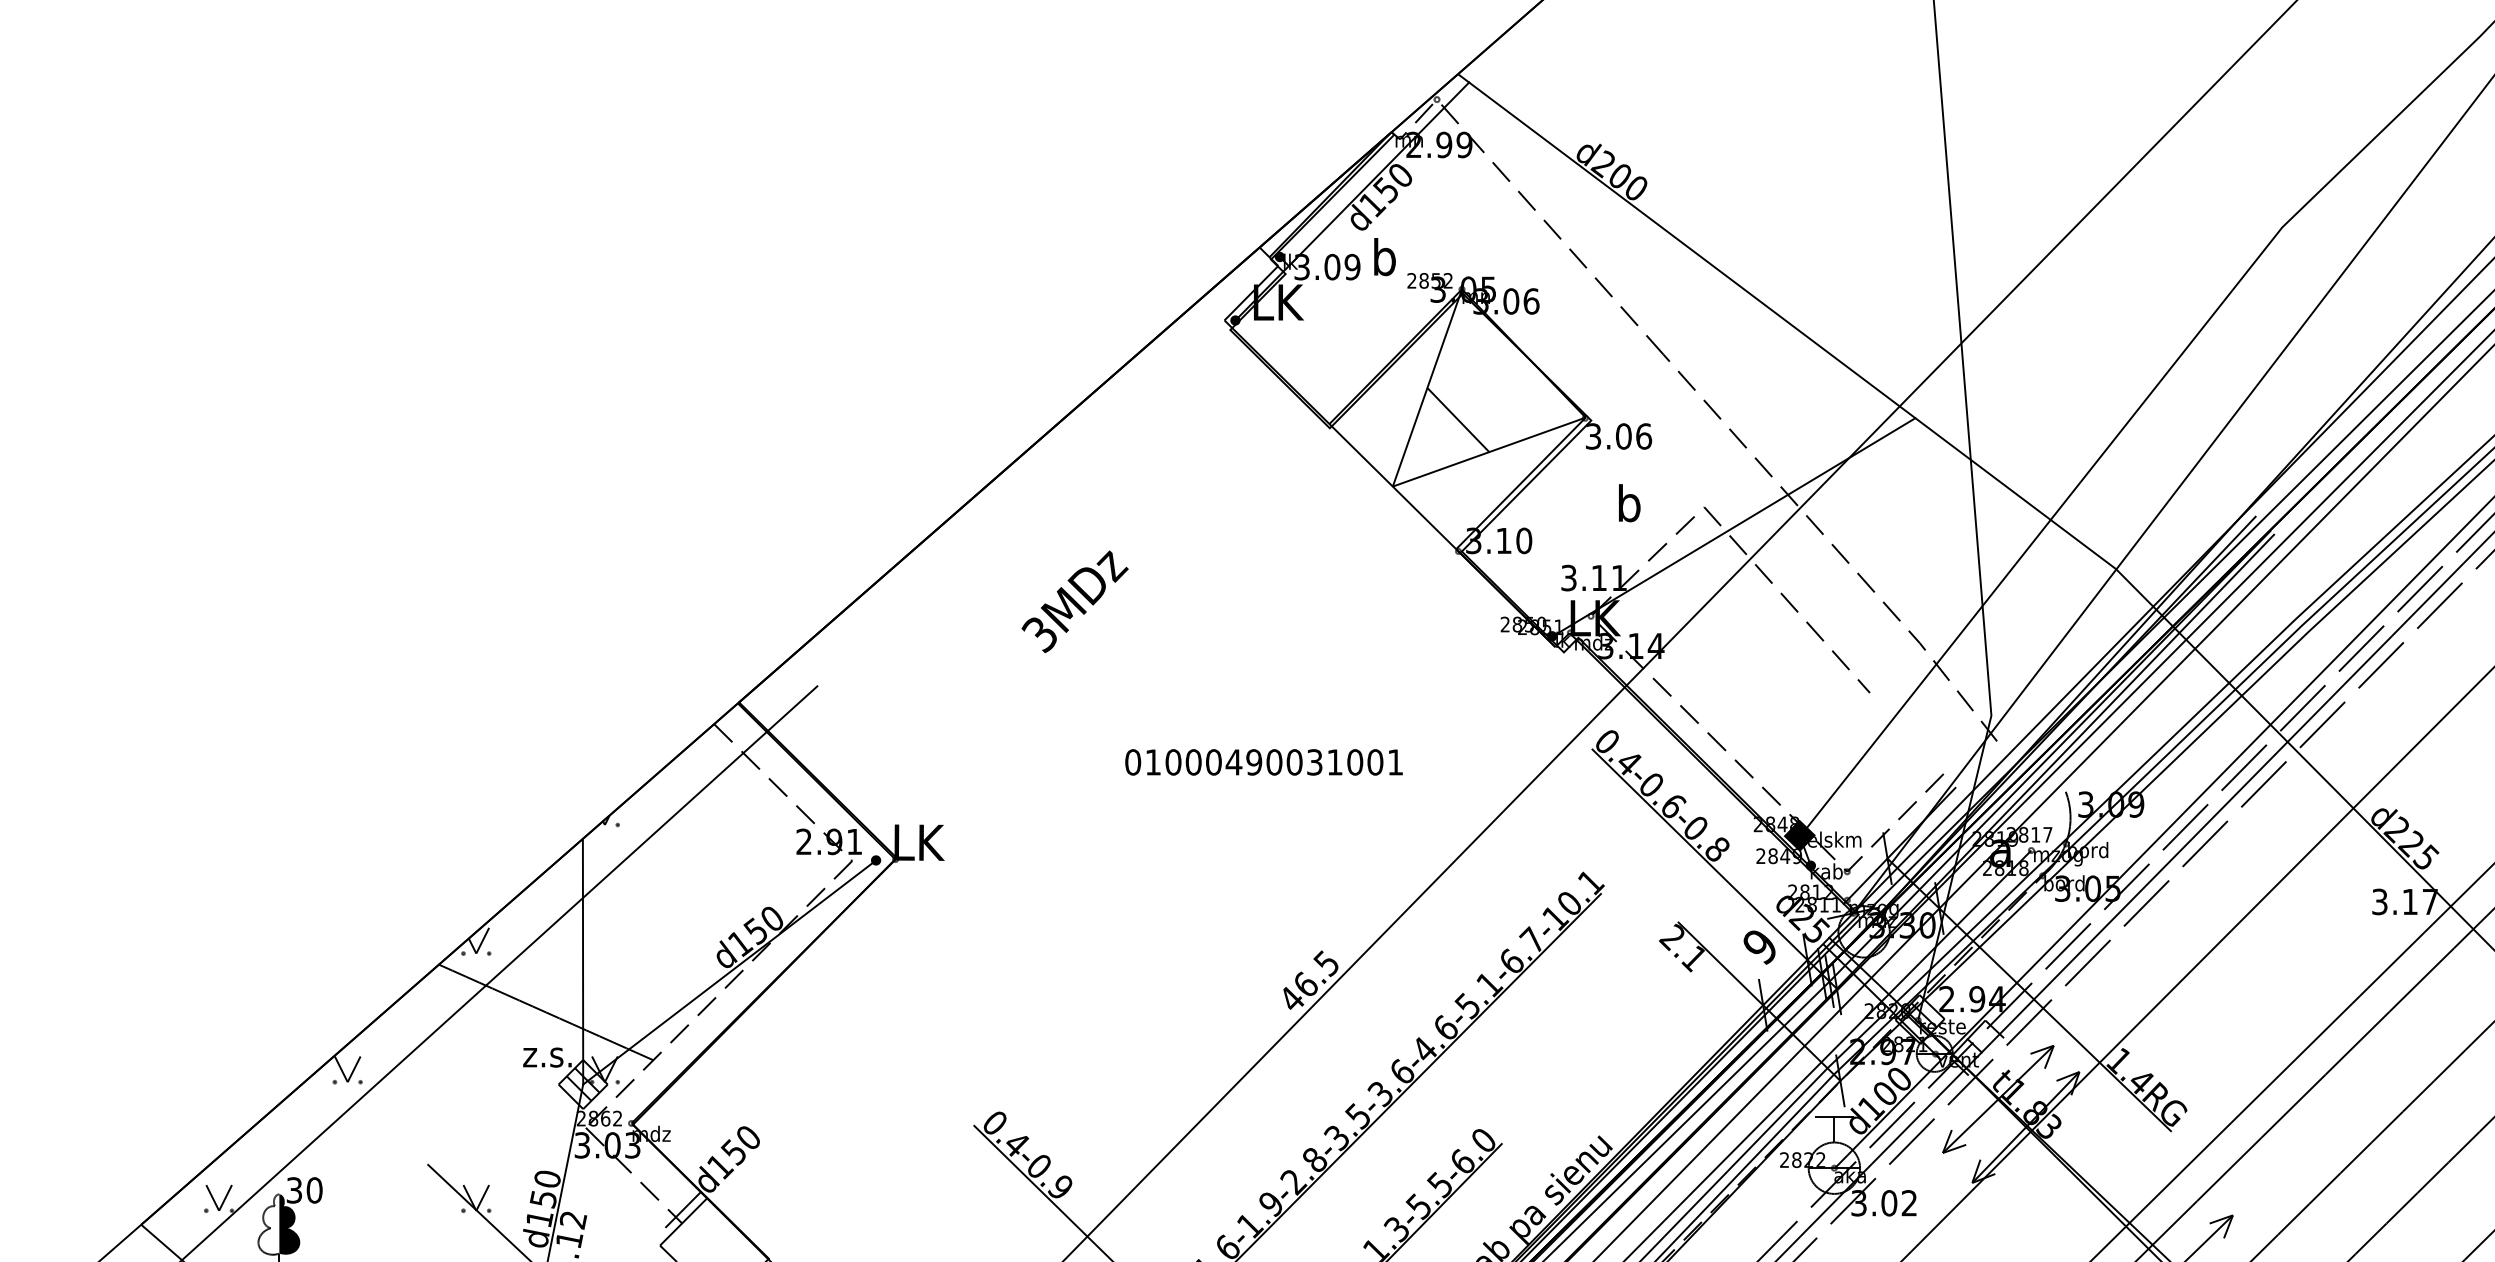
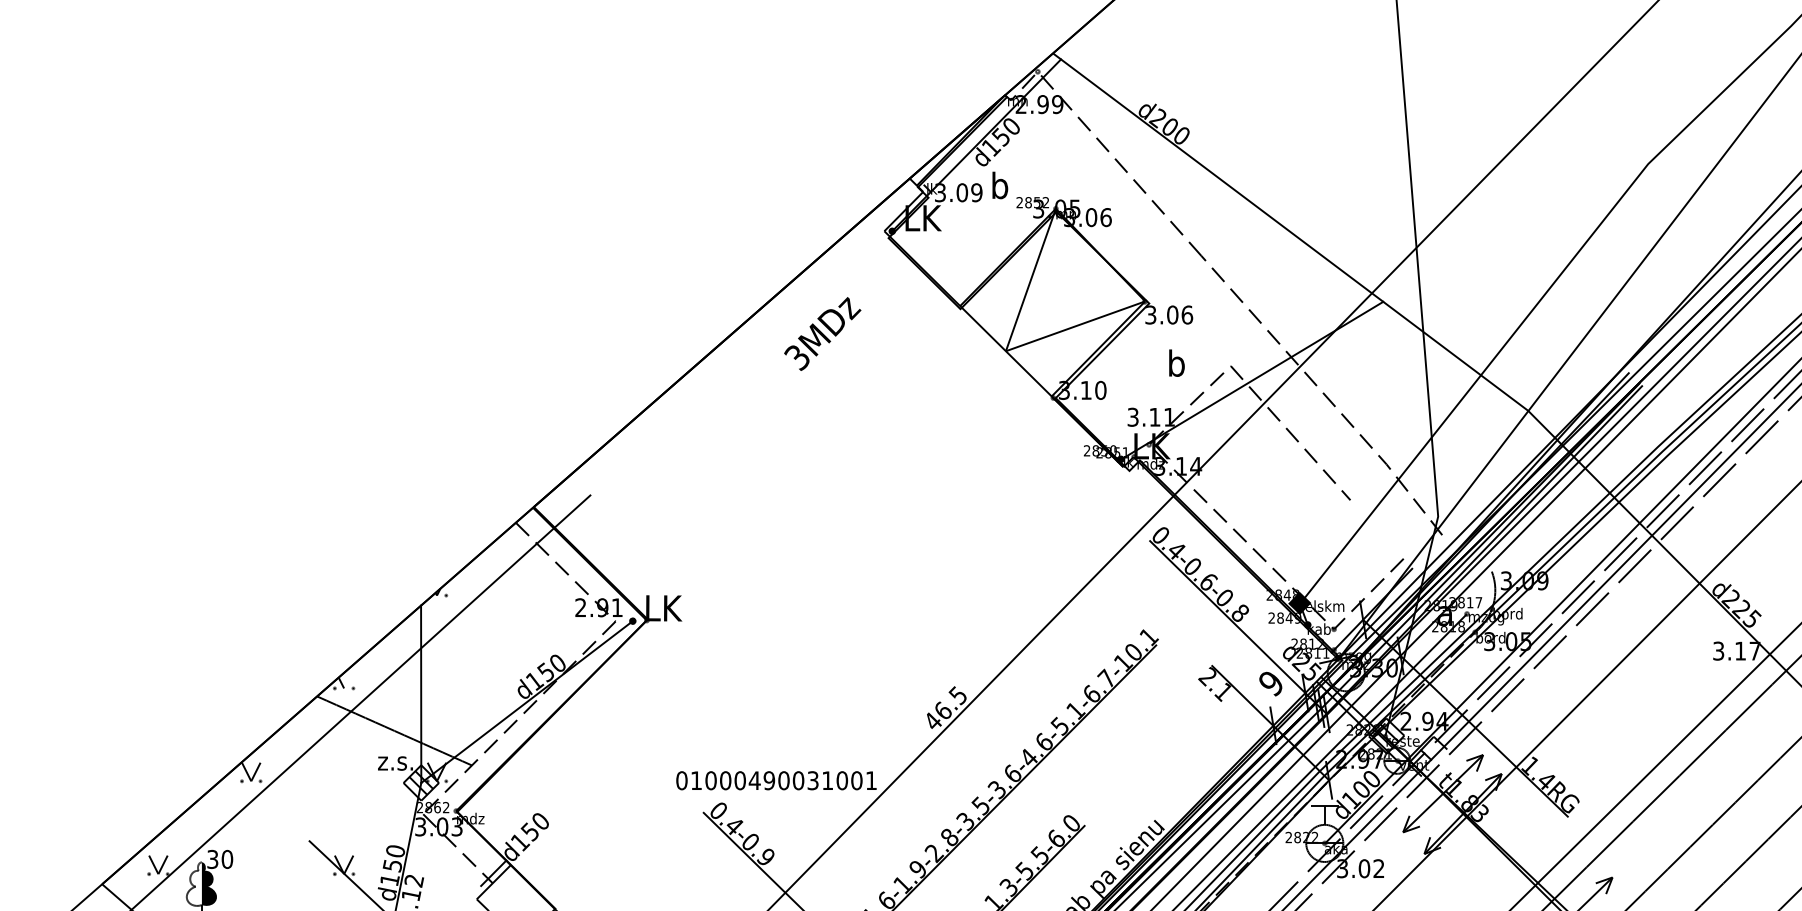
fill: (1279, 256) -> (924, 185), removed
line: (1458, 420) -> (1053, 303), removed
text: (1074, 601) -> (822, 333), moved
text: (1263, 762) -> (776, 780), moved
line: (482, 940) -> (348, 678), removed

